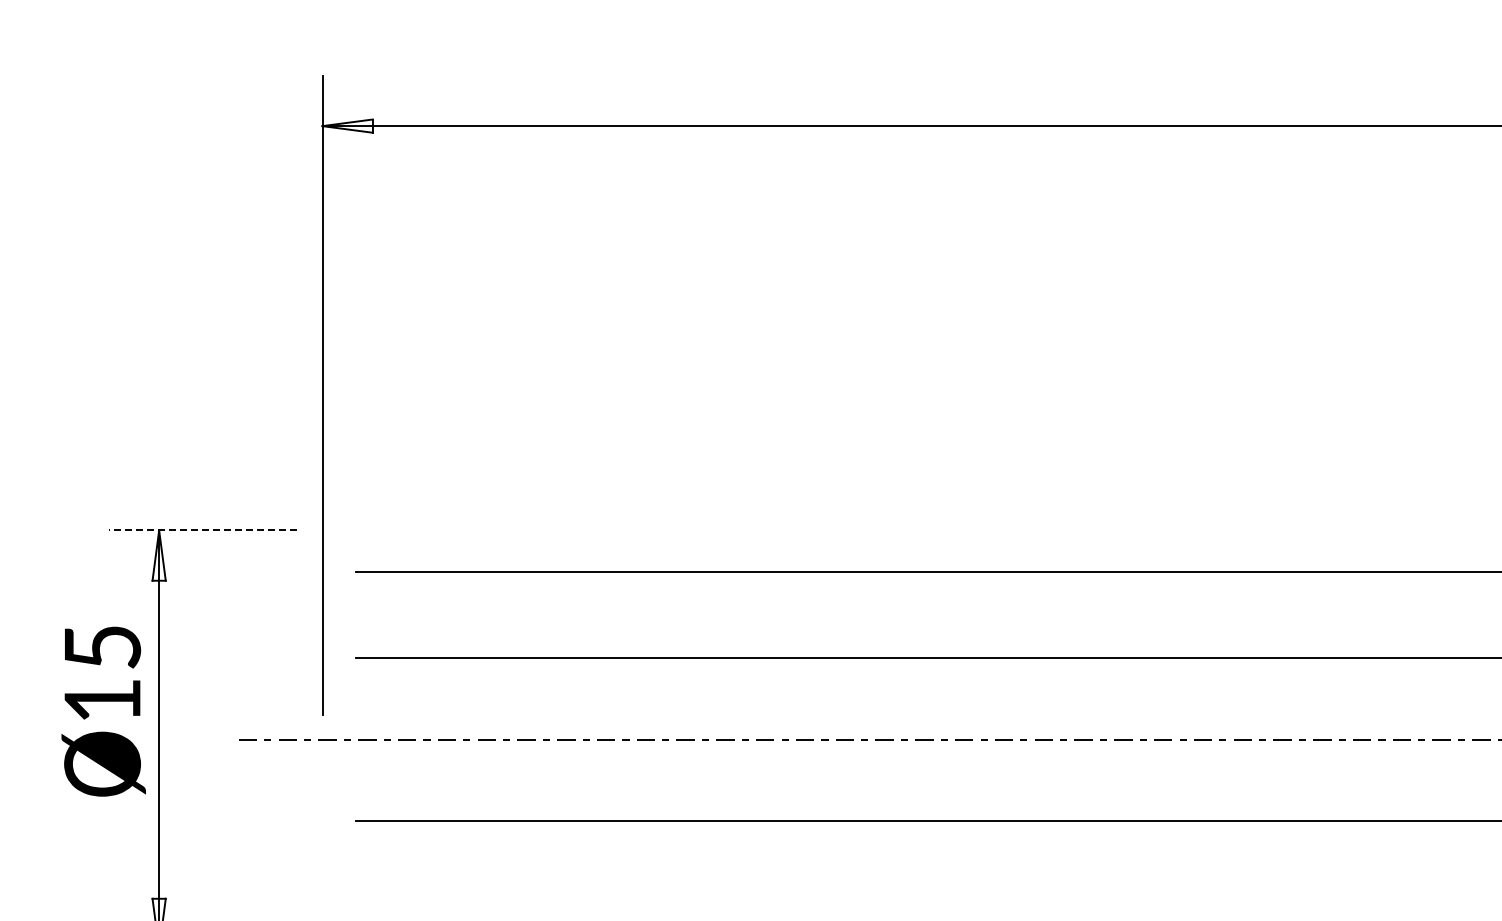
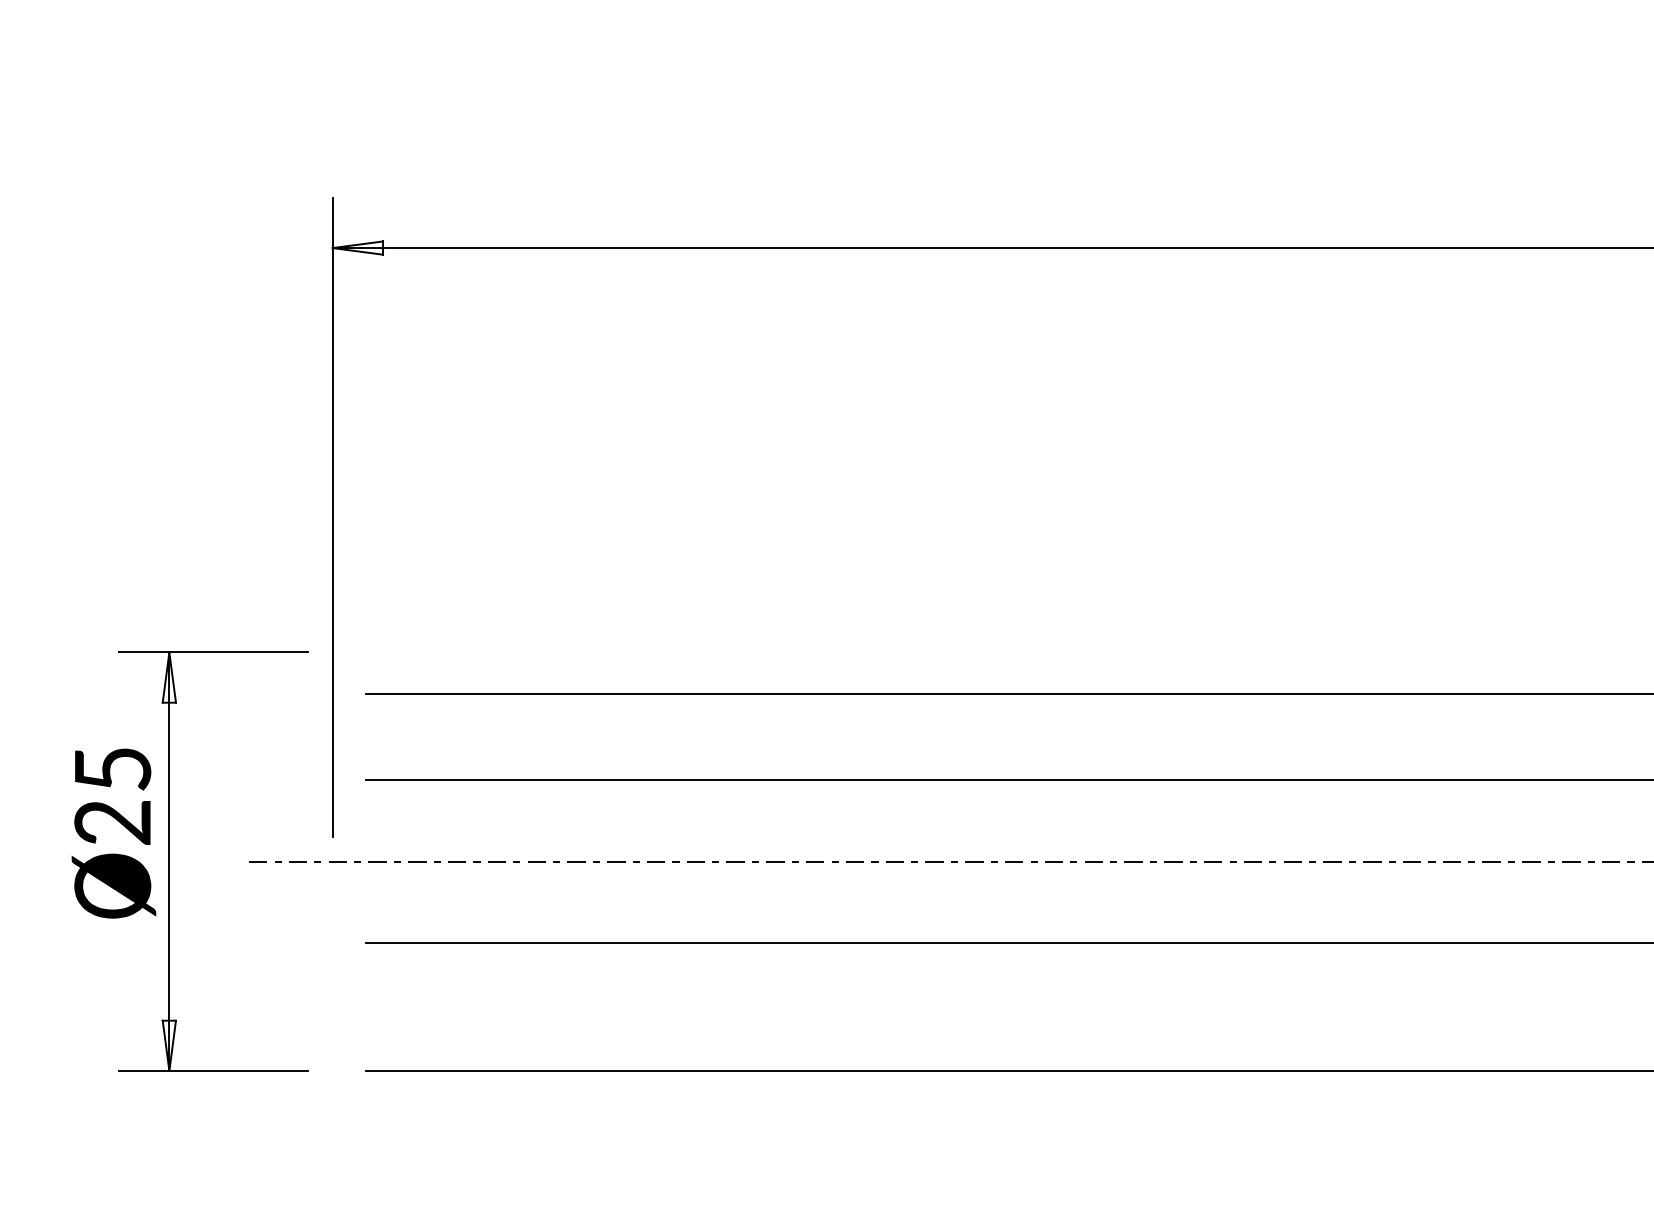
line: (202, 530) -> (212, 652), dashed -> solid
text: (102, 700) -> (112, 822), Ø15 -> Ø25

